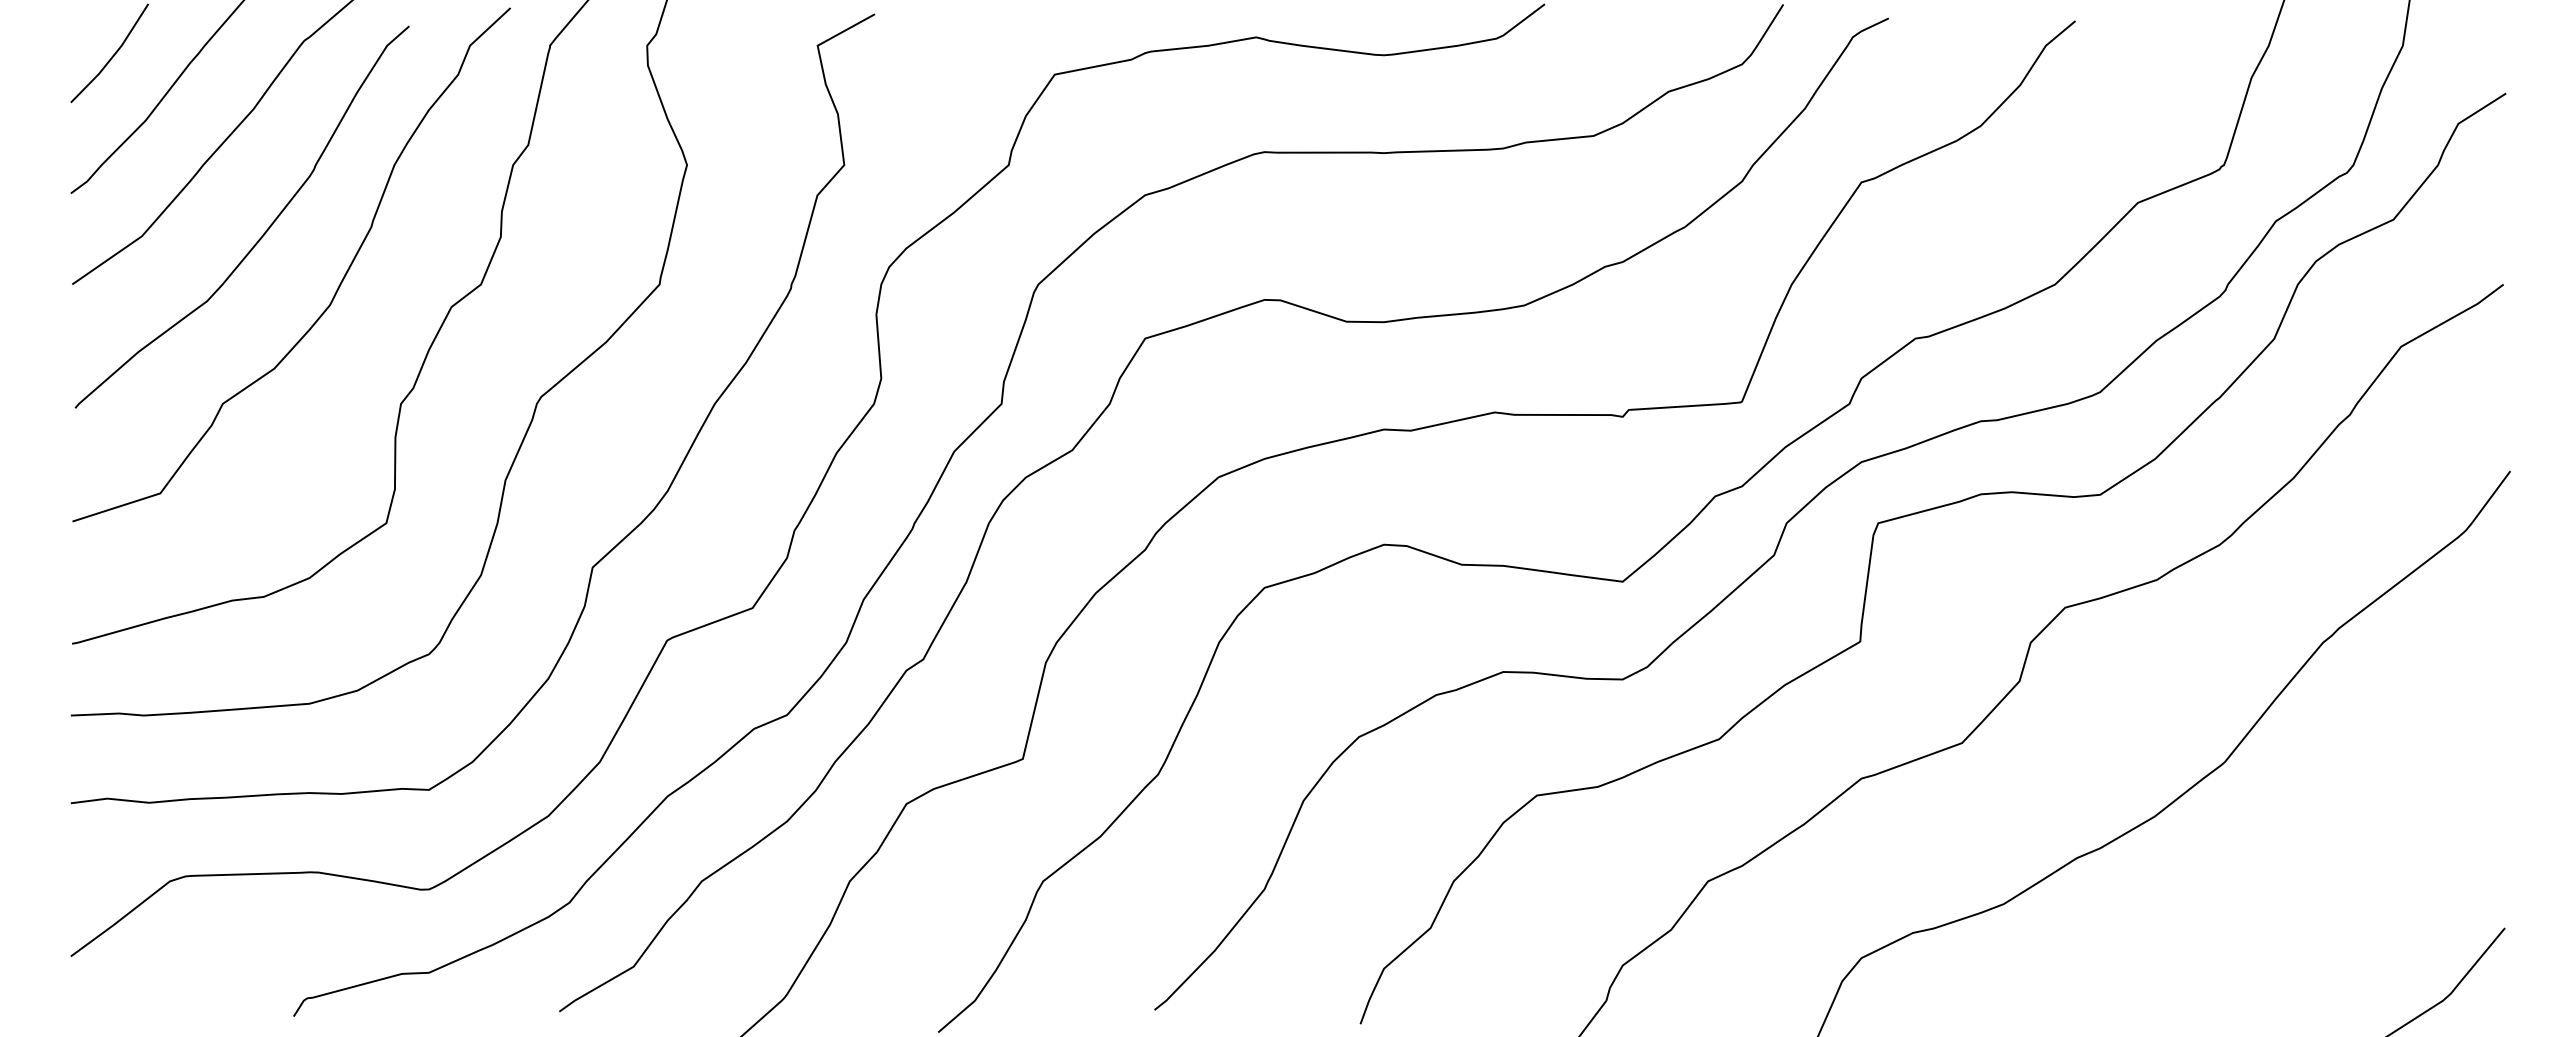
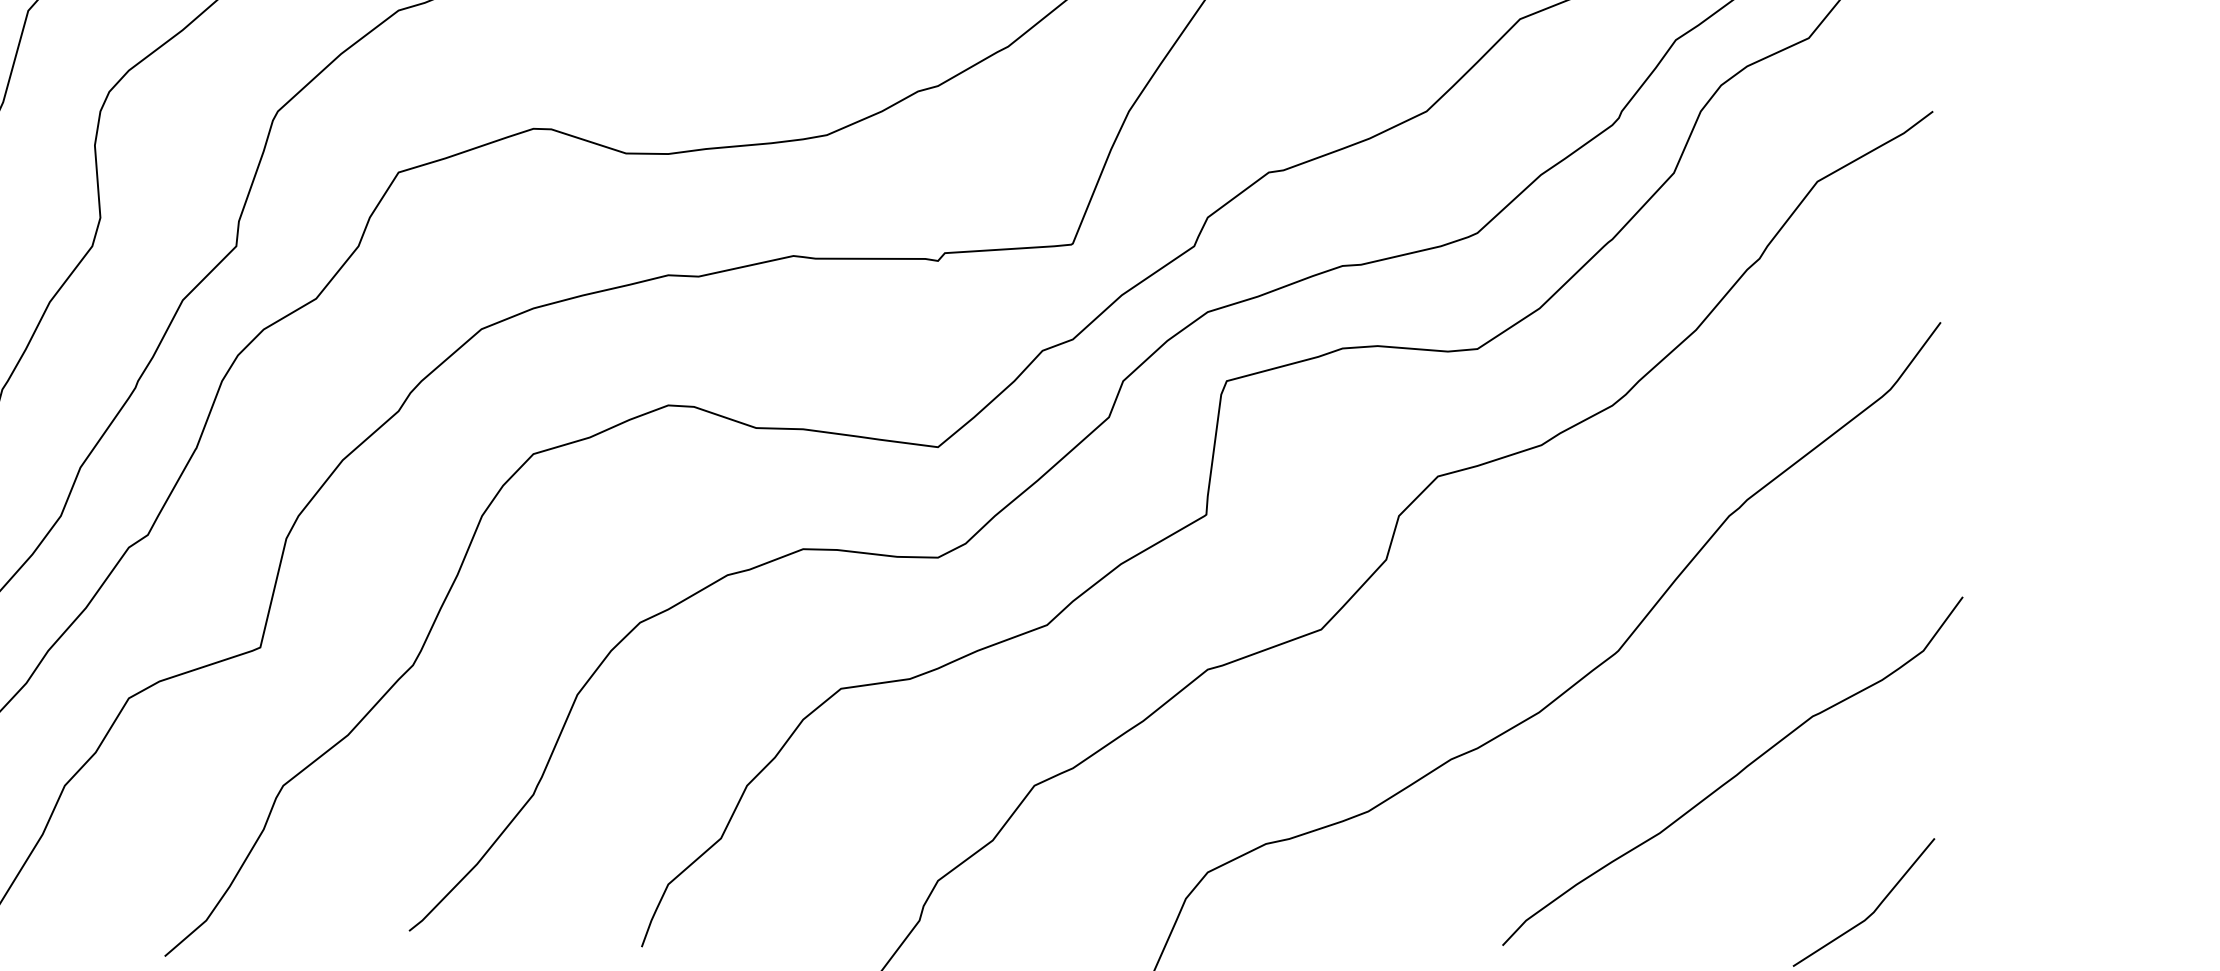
curve: (2328, 871) -> (1735, 774), added

